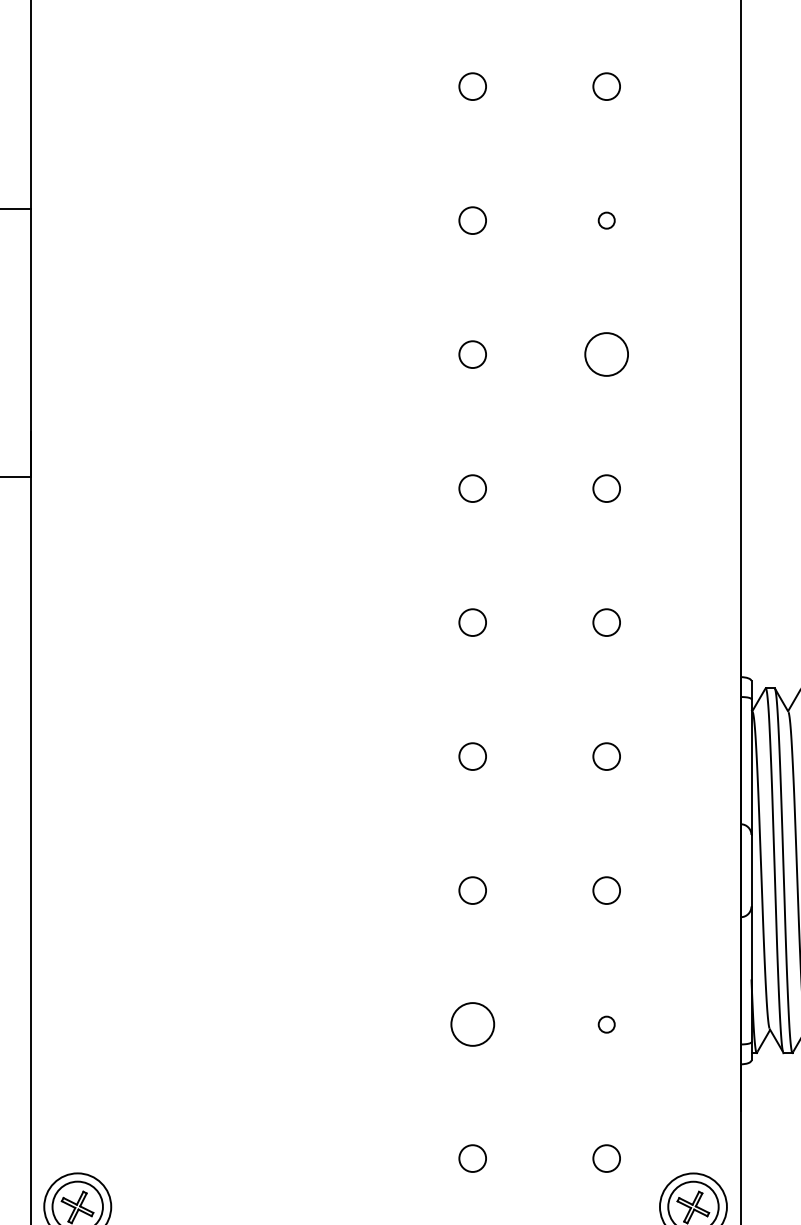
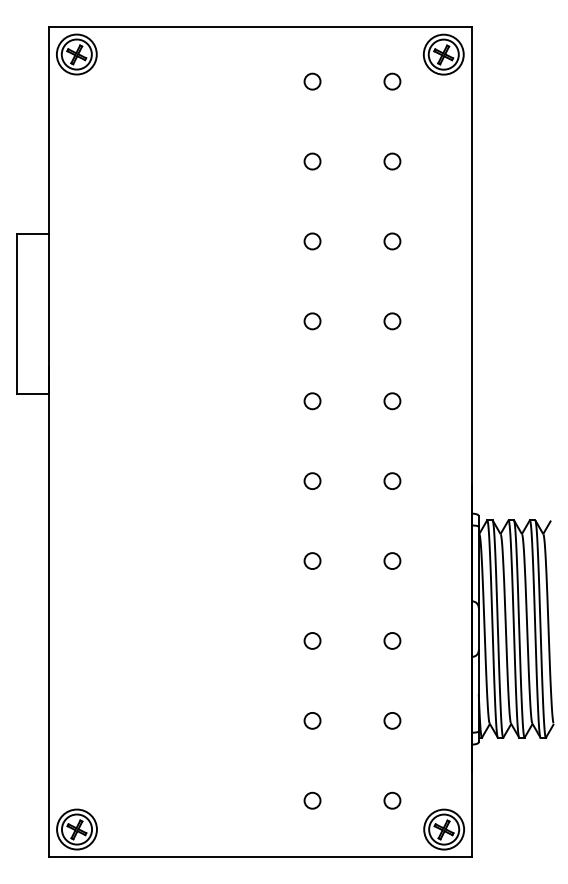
circle: (606, 220) -> (392, 241), size x1.67
circle: (606, 354) -> (392, 321), size x0.62
circle: (472, 1023) -> (312, 720), size x0.62
circle: (606, 1023) -> (392, 720), size x1.67

